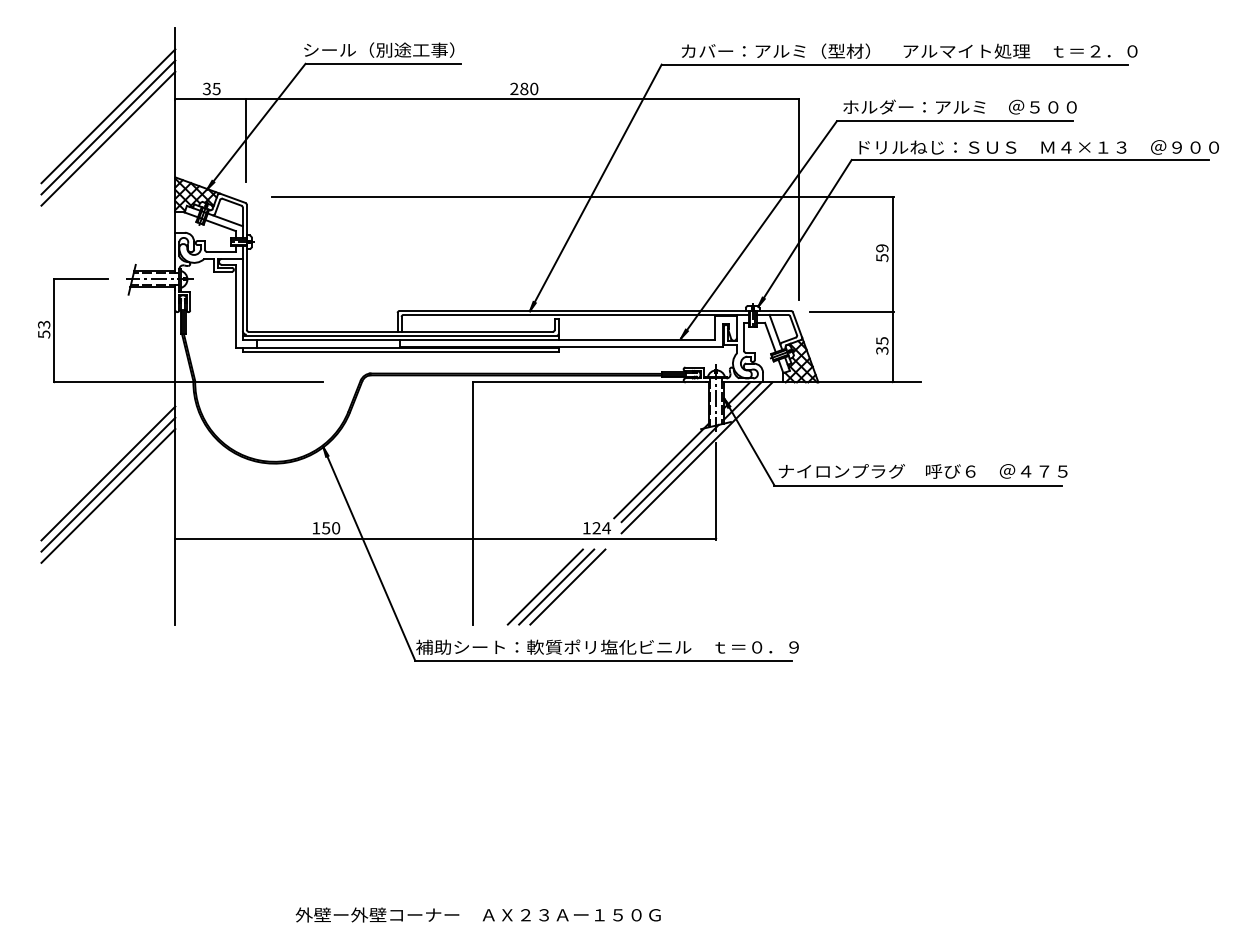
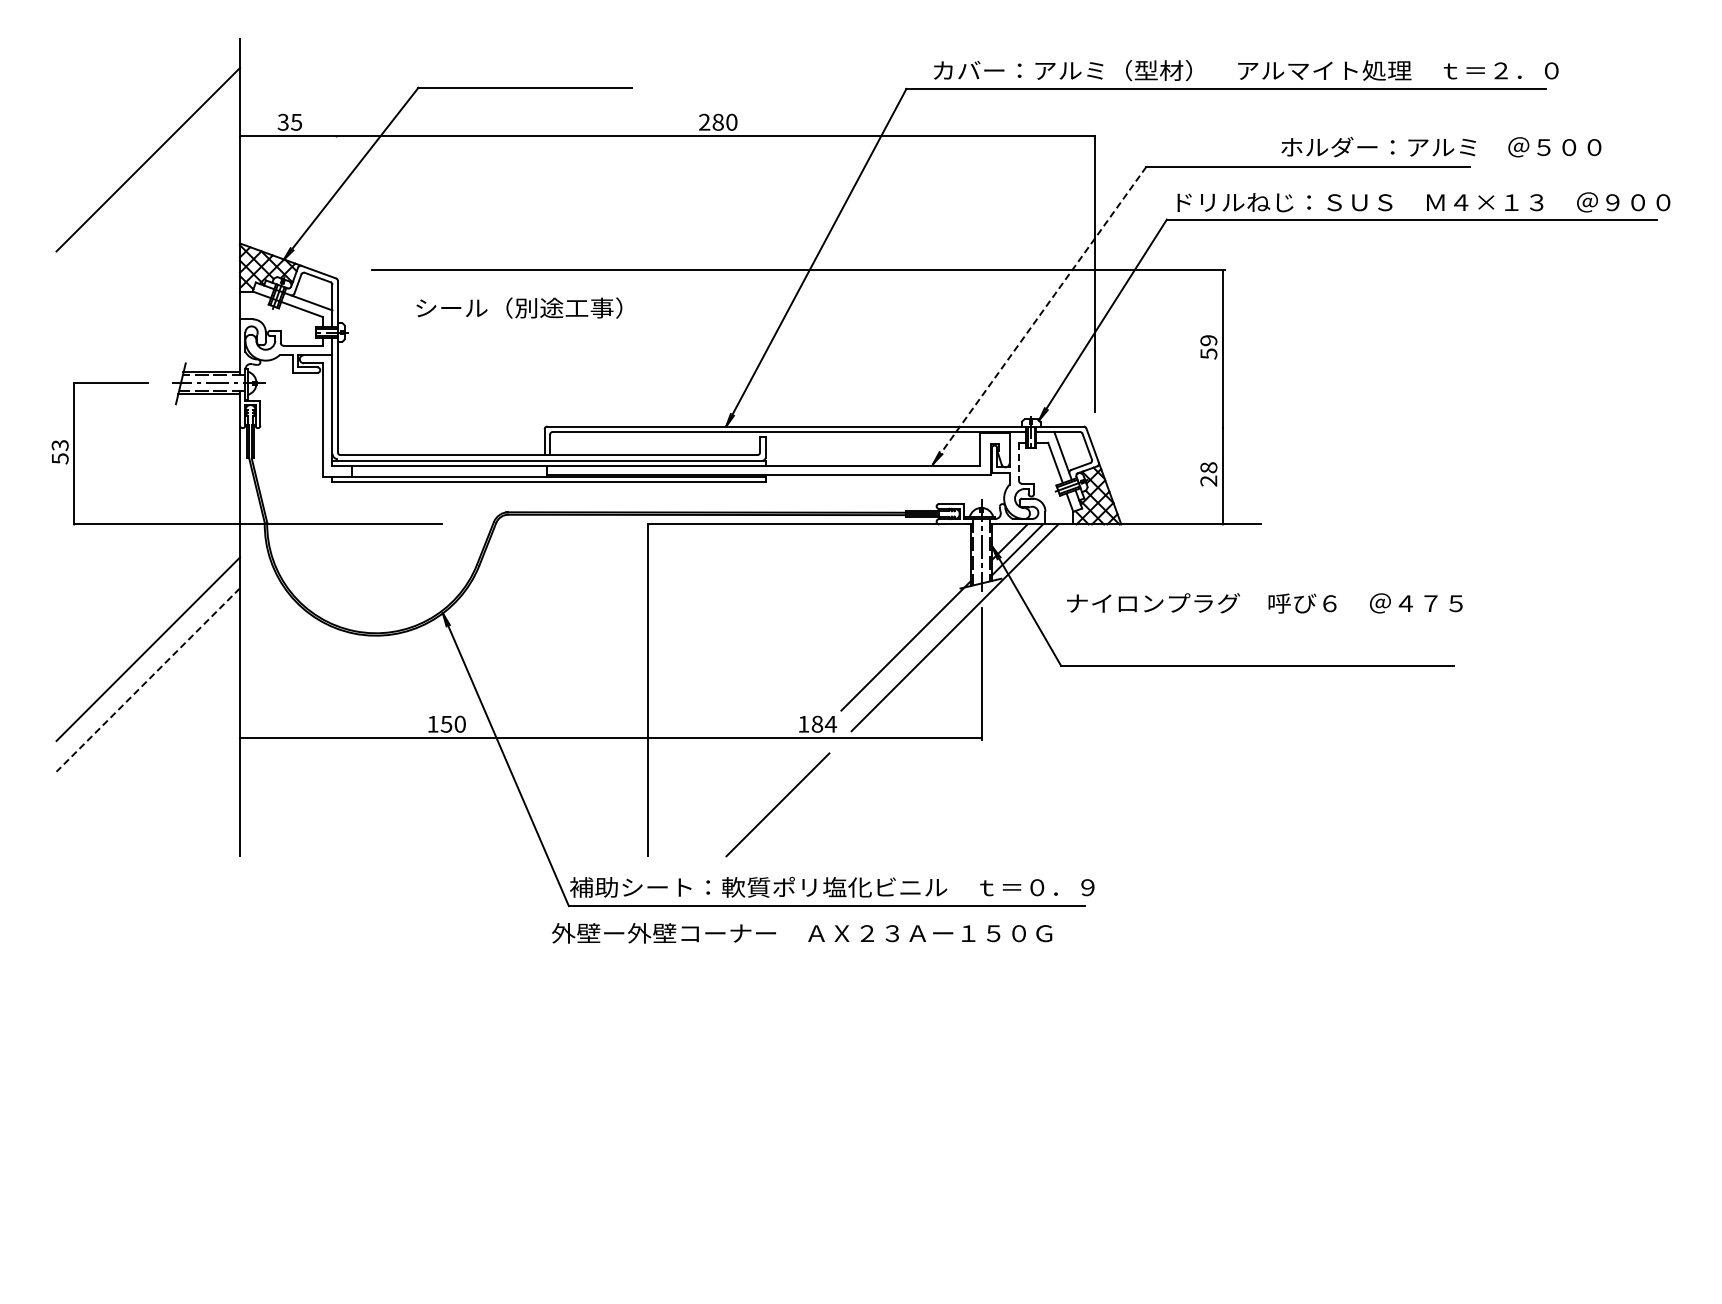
text: (379, 49) -> (519, 307), moved
text: (960, 107) -> (1441, 147), moved
line: (108, 127) -> (148, 174), removed
line: (108, 138) -> (148, 190), removed
line: (245, 140) -> (336, 193), removed
line: (758, 229) -> (1039, 315), solid -> dashed
line: (851, 311) -> (1166, 427), removed
line: (744, 337) -> (1019, 462), solid -> dashed
text: (882, 345) -> (1208, 474), 35 -> 28
text: (922, 471) -> (1264, 603), moved
line: (669, 472) -> (917, 648), removed
line: (108, 484) -> (148, 664), removed
line: (108, 496) -> (148, 680), solid -> dashed
text: (596, 527) -> (817, 723), 124 -> 184
line: (544, 586) -> (746, 804), removed
line: (556, 586) -> (762, 804), removed
text: (478, 915) -> (802, 933), moved

